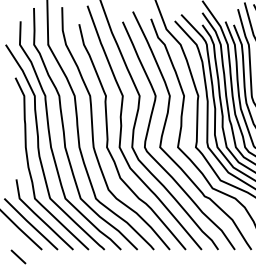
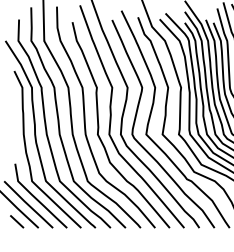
line: (18, 256) -> (17, 221), moved

